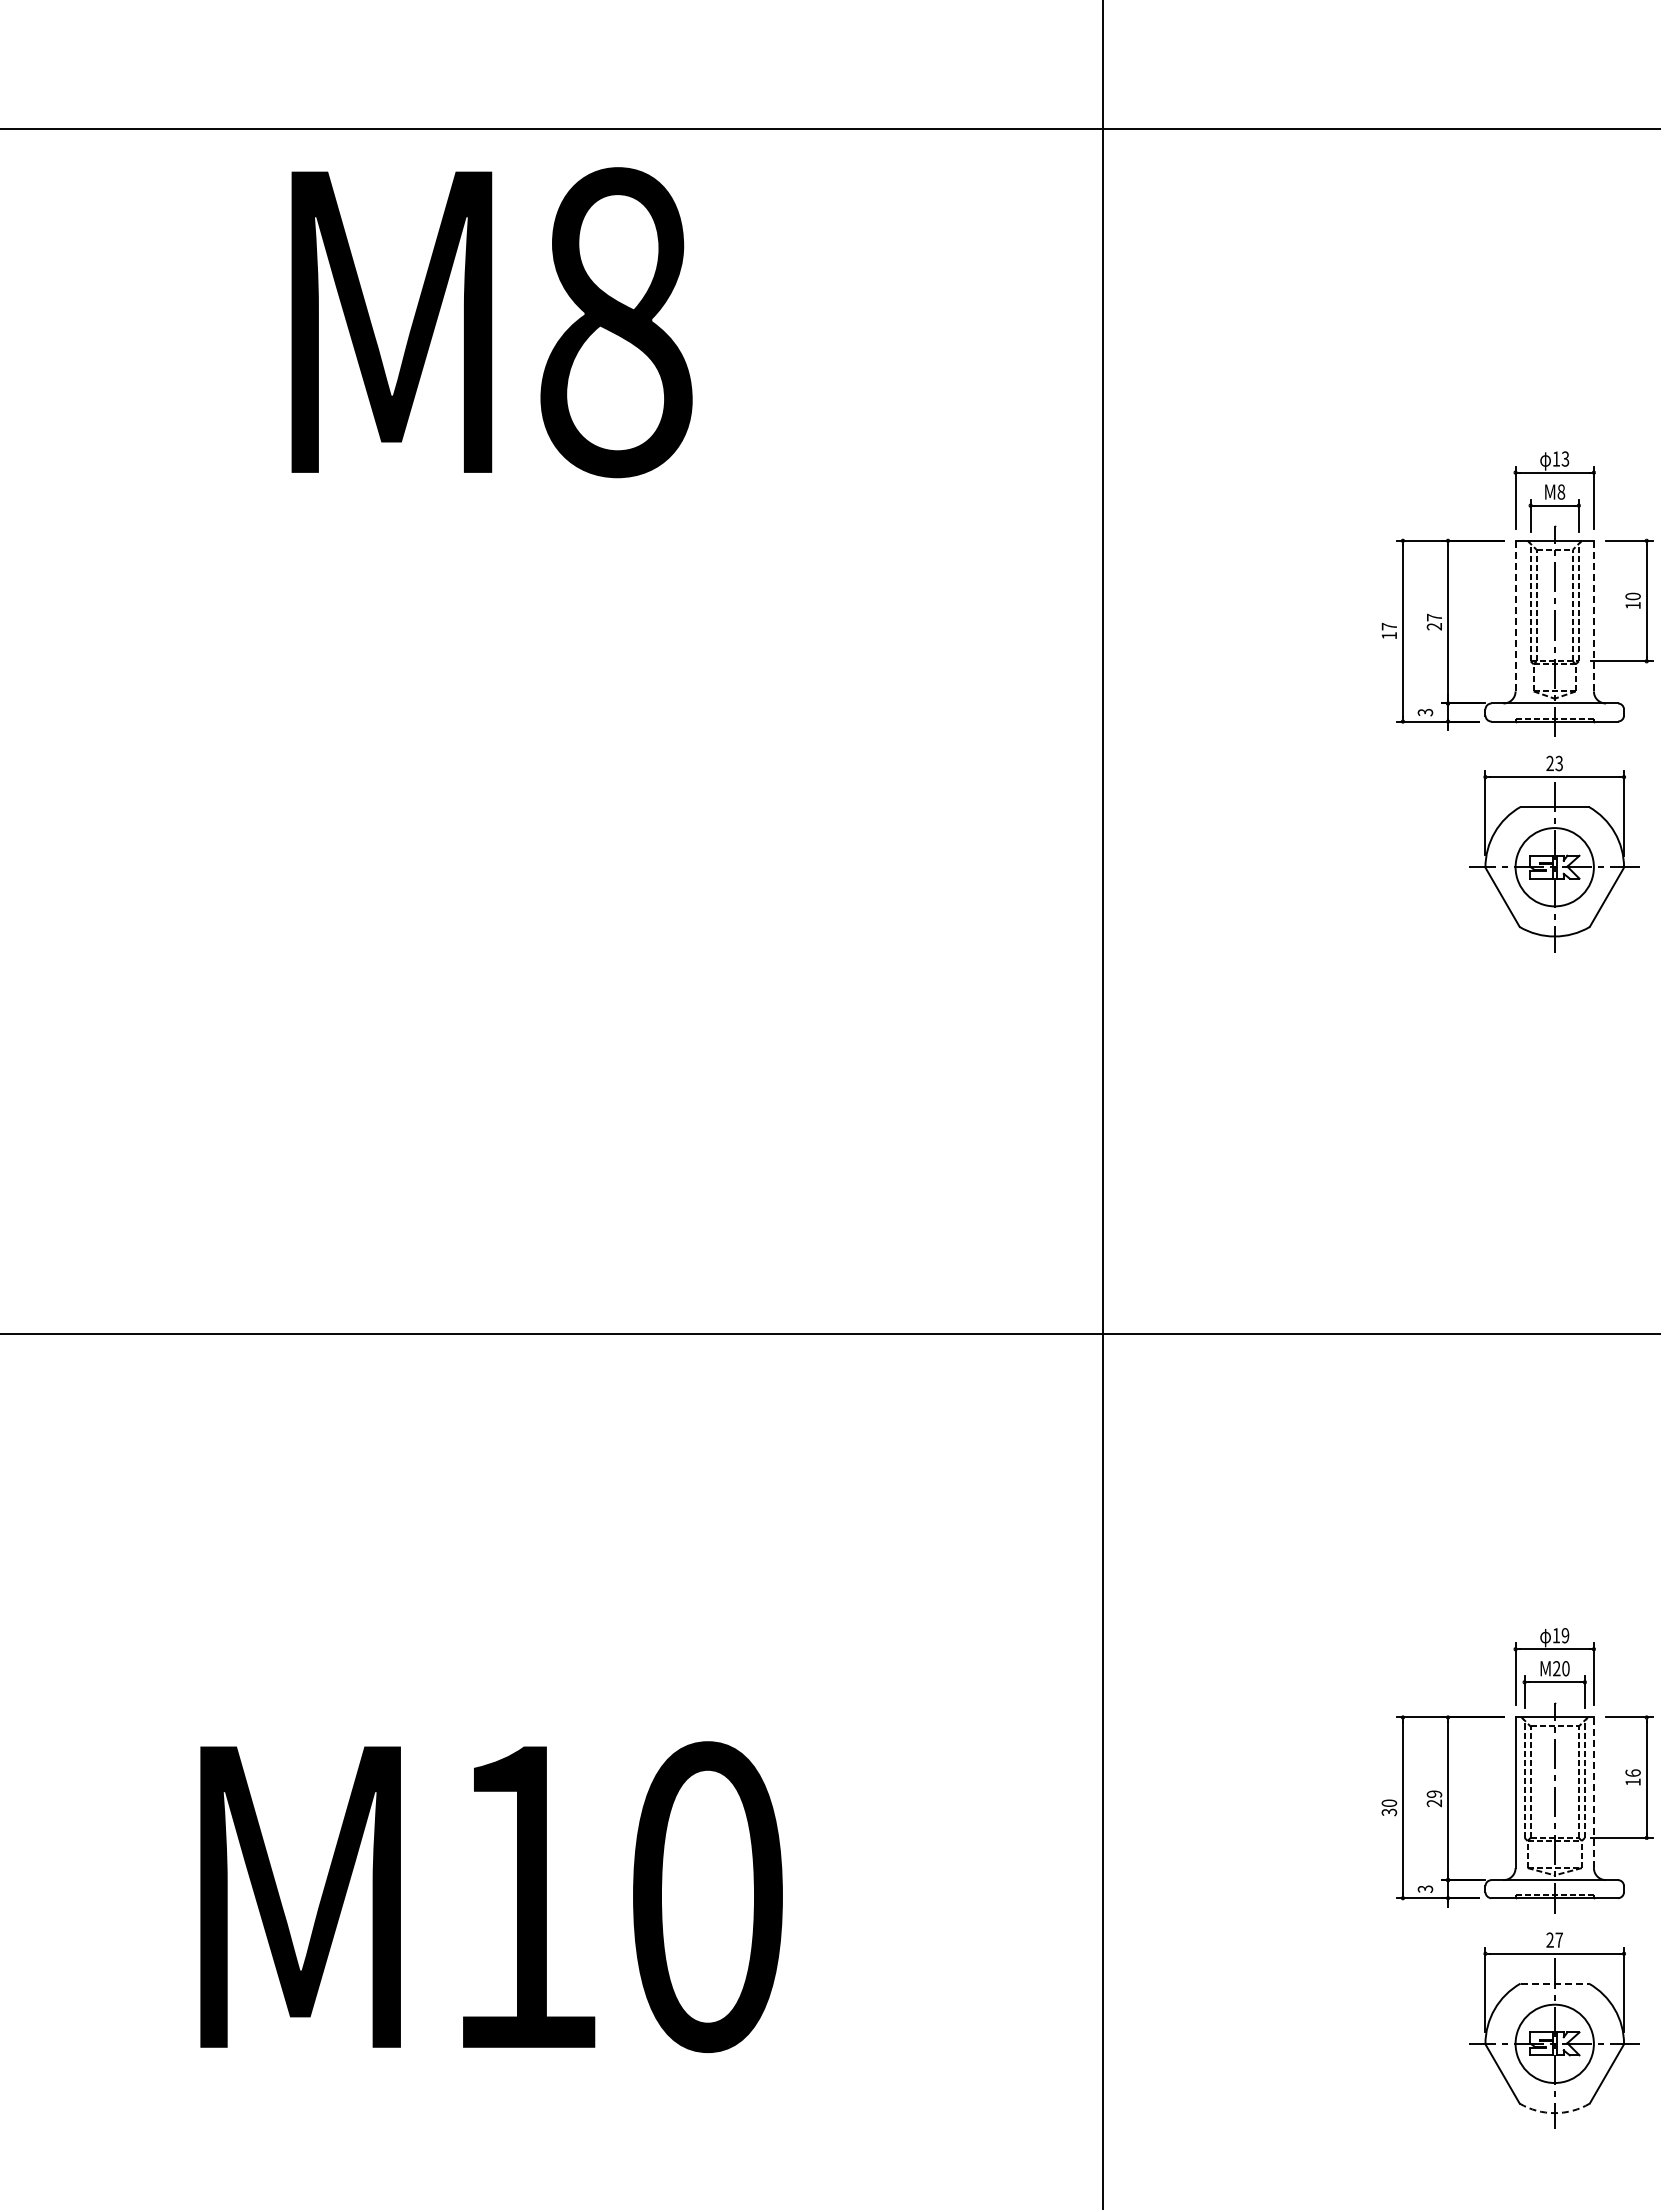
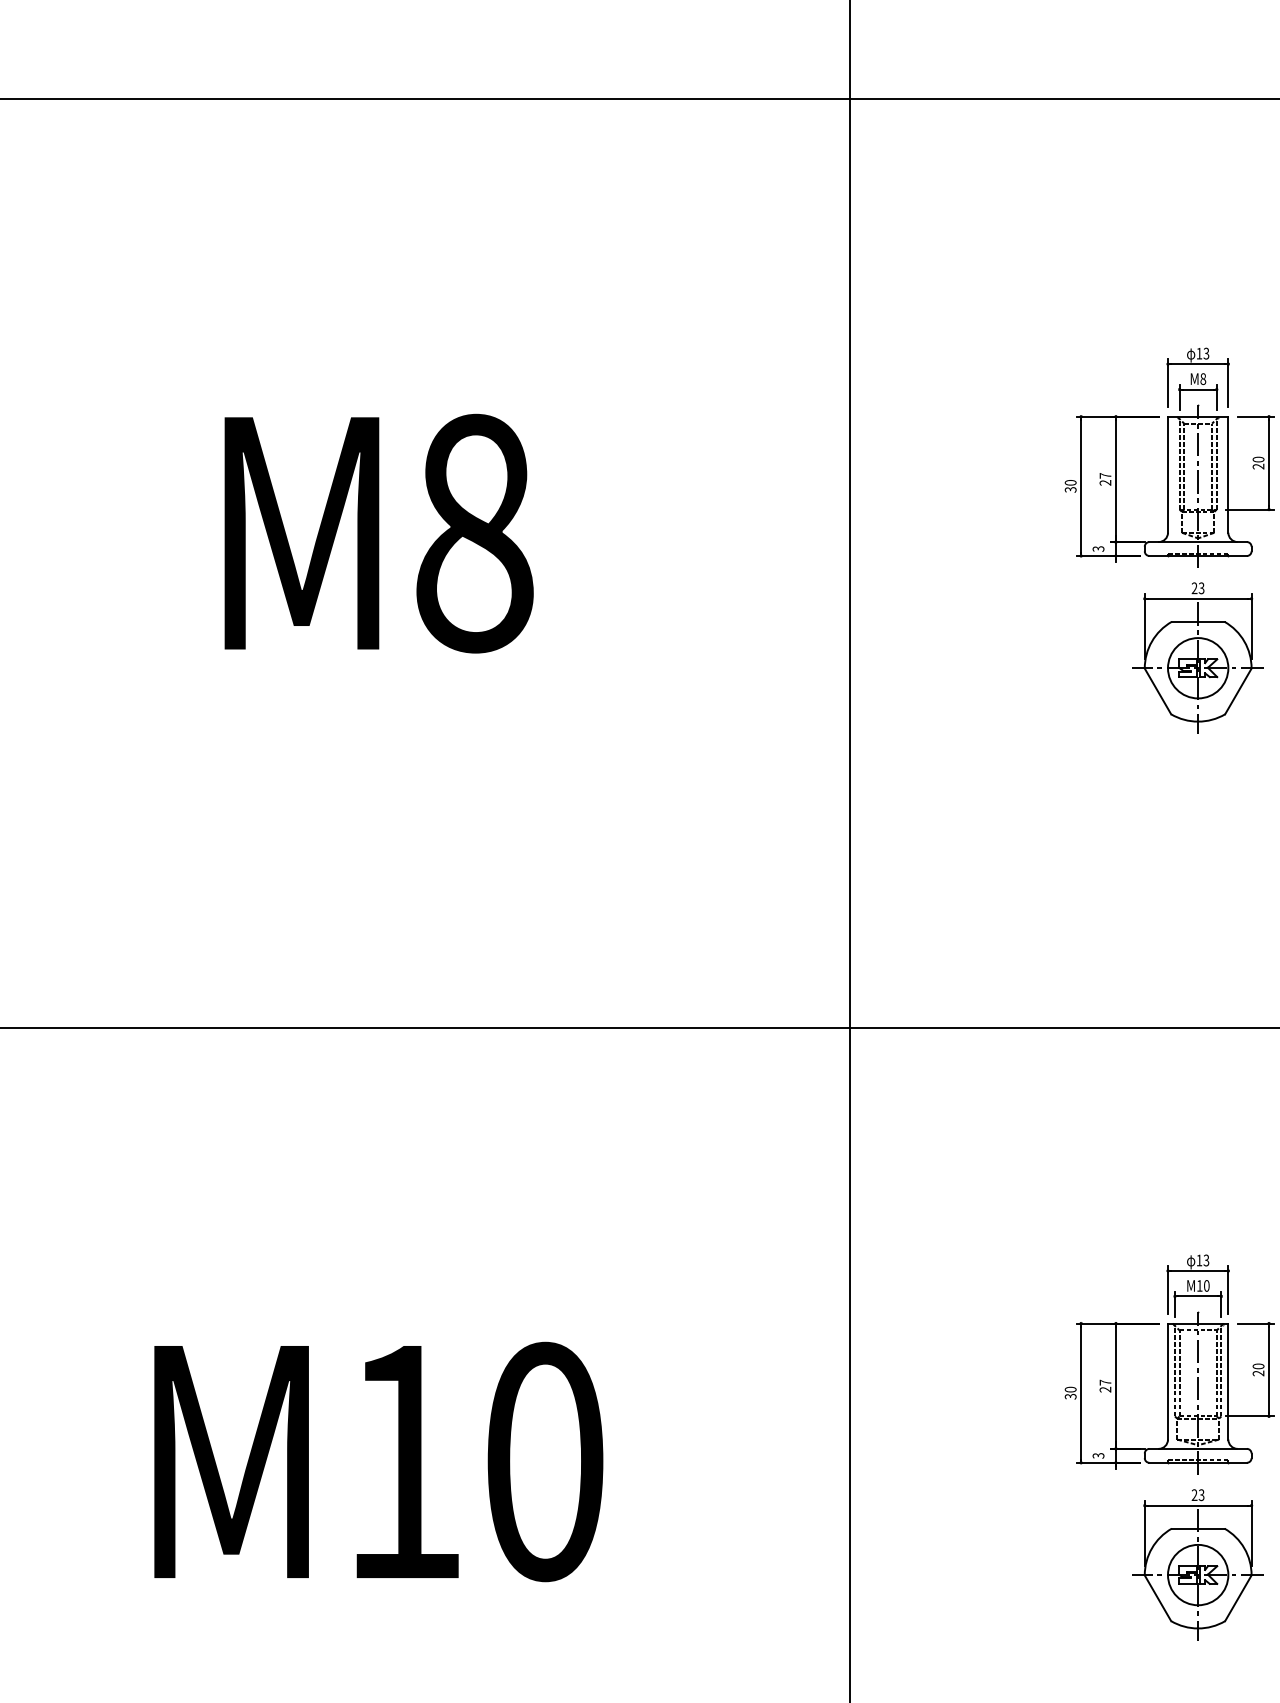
text: (491, 322) -> (378, 533), moved
text: (1632, 605) -> (1258, 466), 10 -> 20
line: (1515, 615) -> (1167, 474), dashed -> solid
line: (1593, 615) -> (1228, 474), dashed -> solid
text: (1389, 630) -> (1070, 485), 17 -> 30
text: (1565, 1635) -> (1206, 1260), 19 -> 13
text: (1556, 1668) -> (1199, 1285), M20 -> M10
text: (1632, 1777) -> (1258, 1369), 16 -> 20
line: (1593, 1792) -> (1228, 1381), dashed -> solid
text: (1434, 1793) -> (1105, 1382), 29 -> 27
text: (1559, 1939) -> (1201, 1494), 27 -> 23
line: (1555, 1983) -> (1198, 1528), dashed -> solid
arc: (1554, 2113) -> (1197, 1628), dashed -> solid

